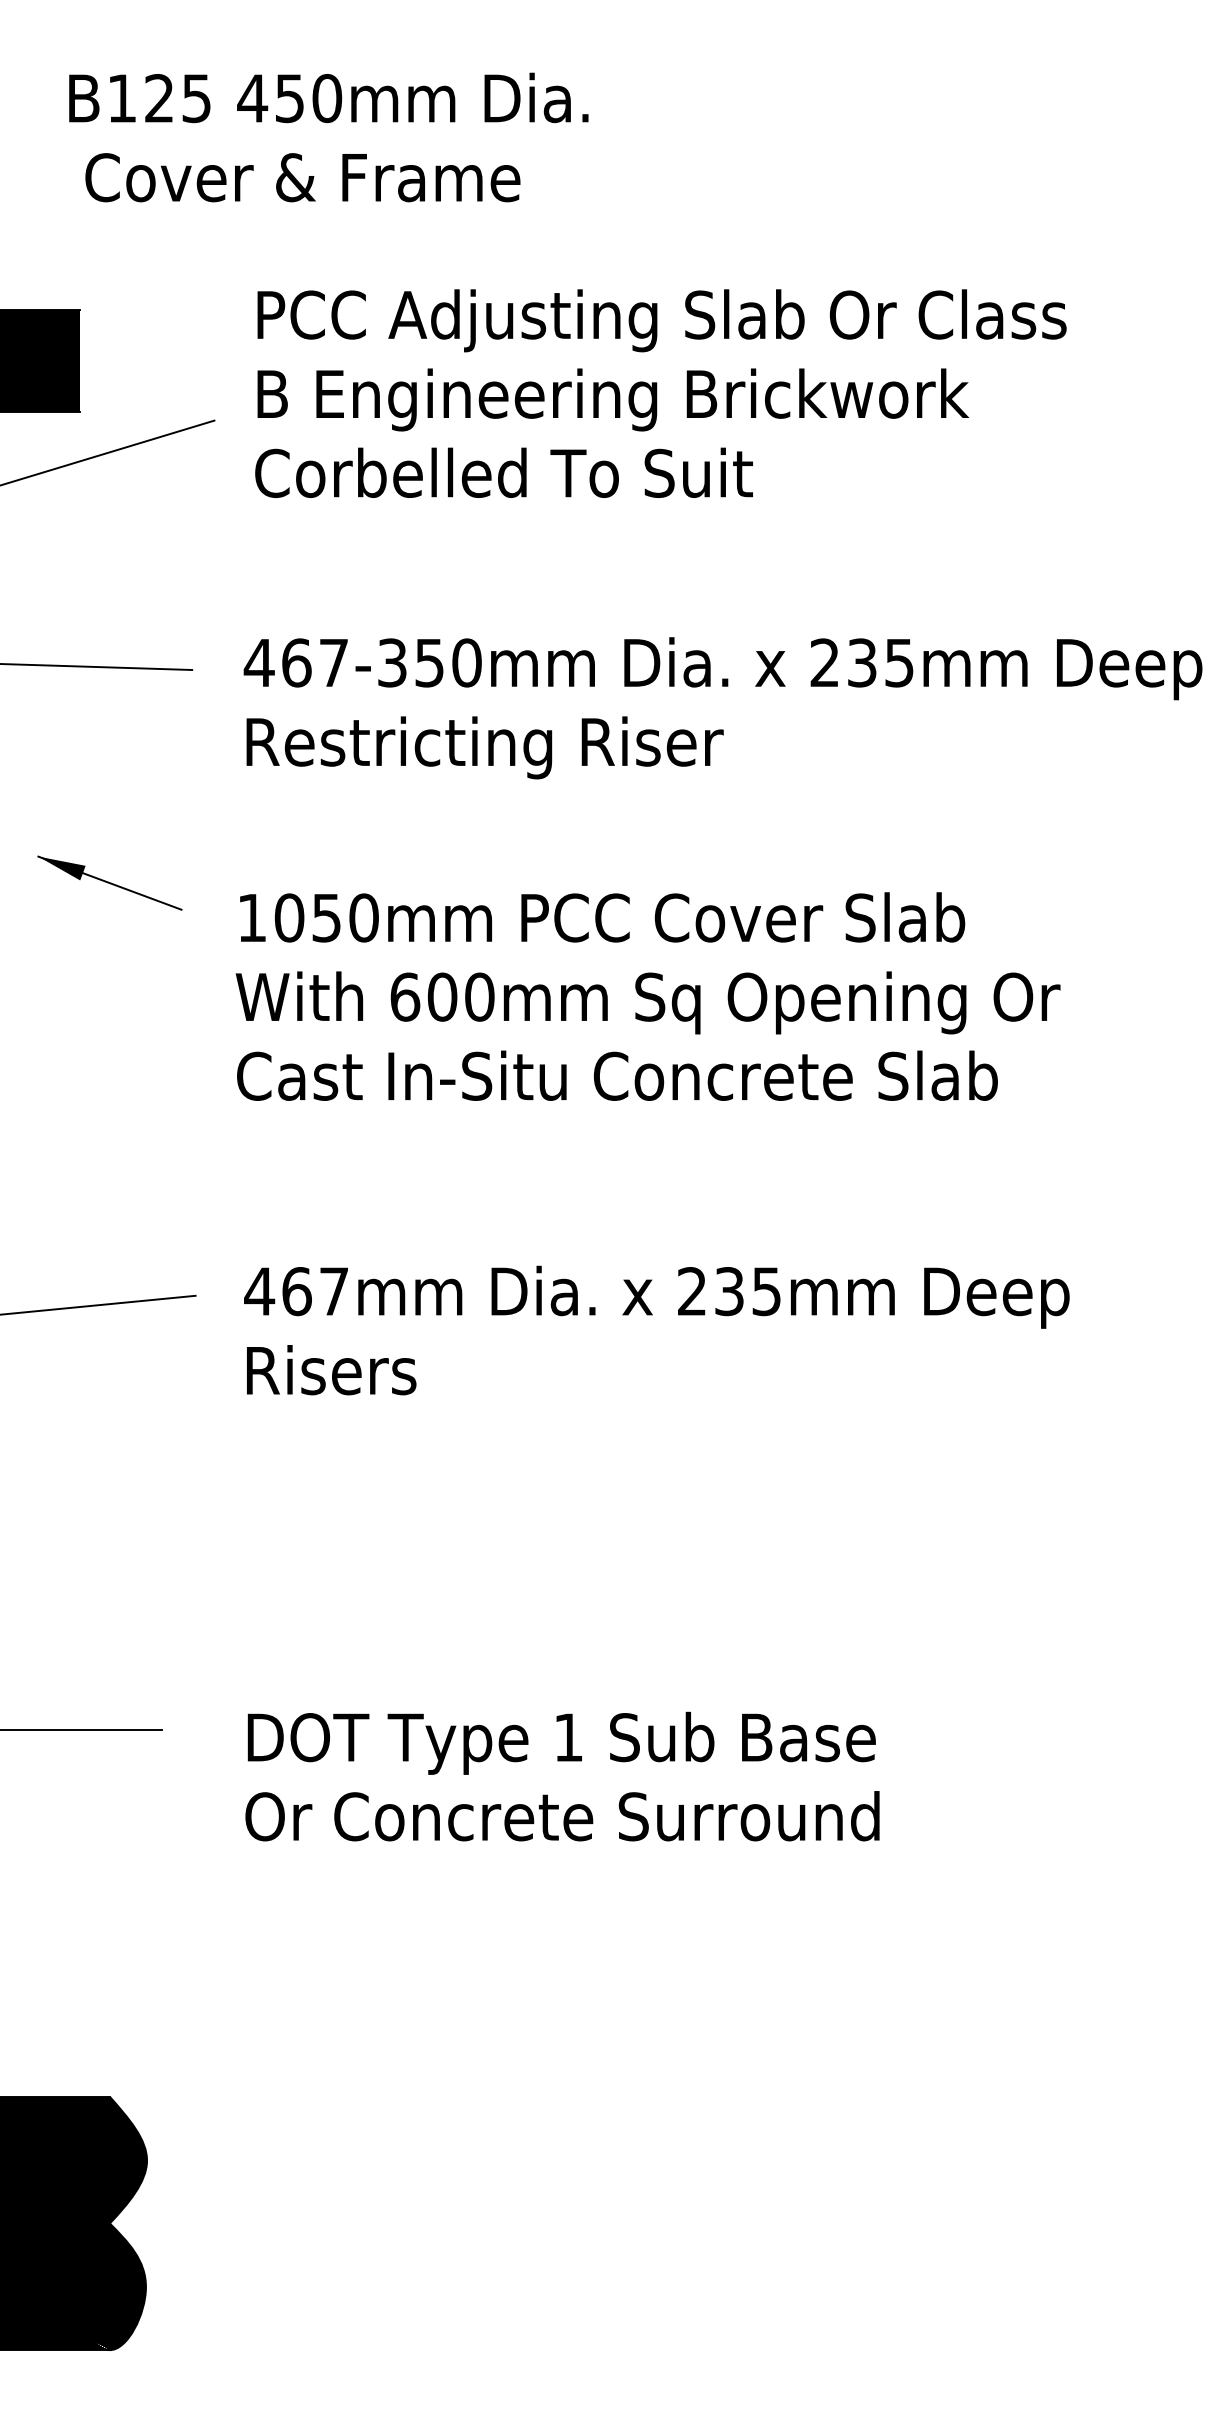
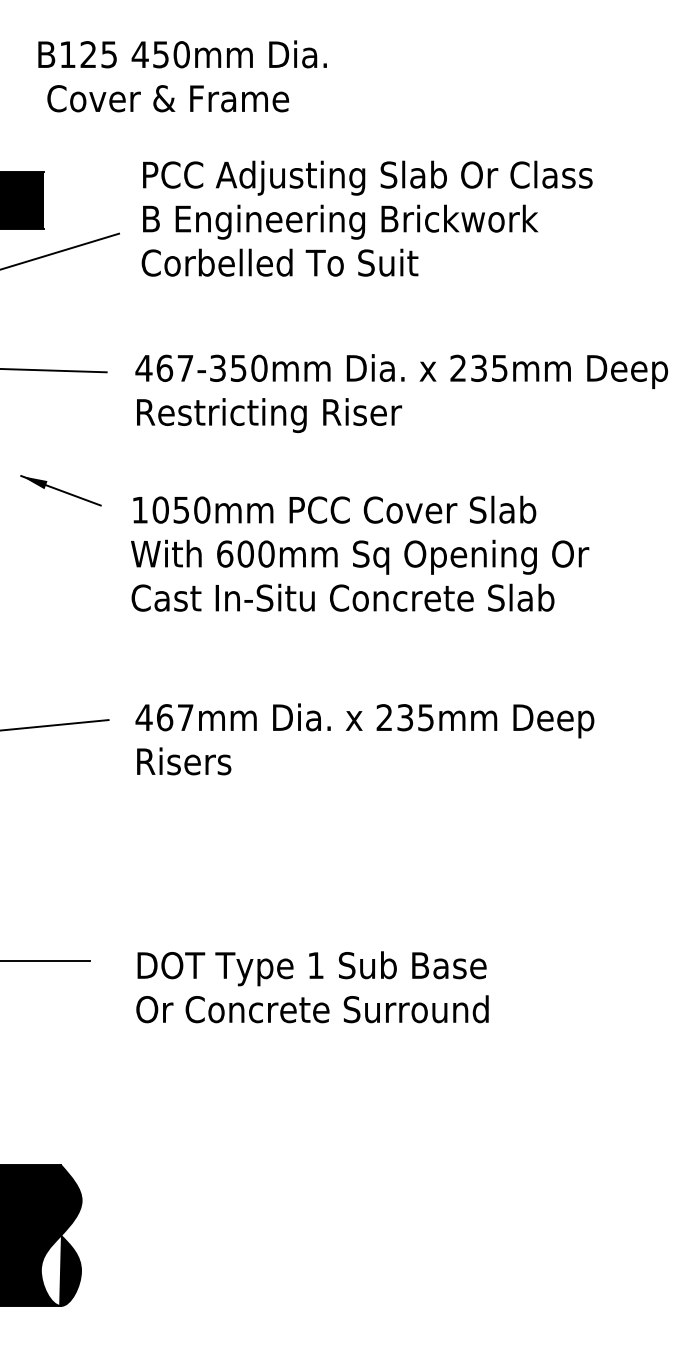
fill: (109, 2286) -> (60, 1270), removed

